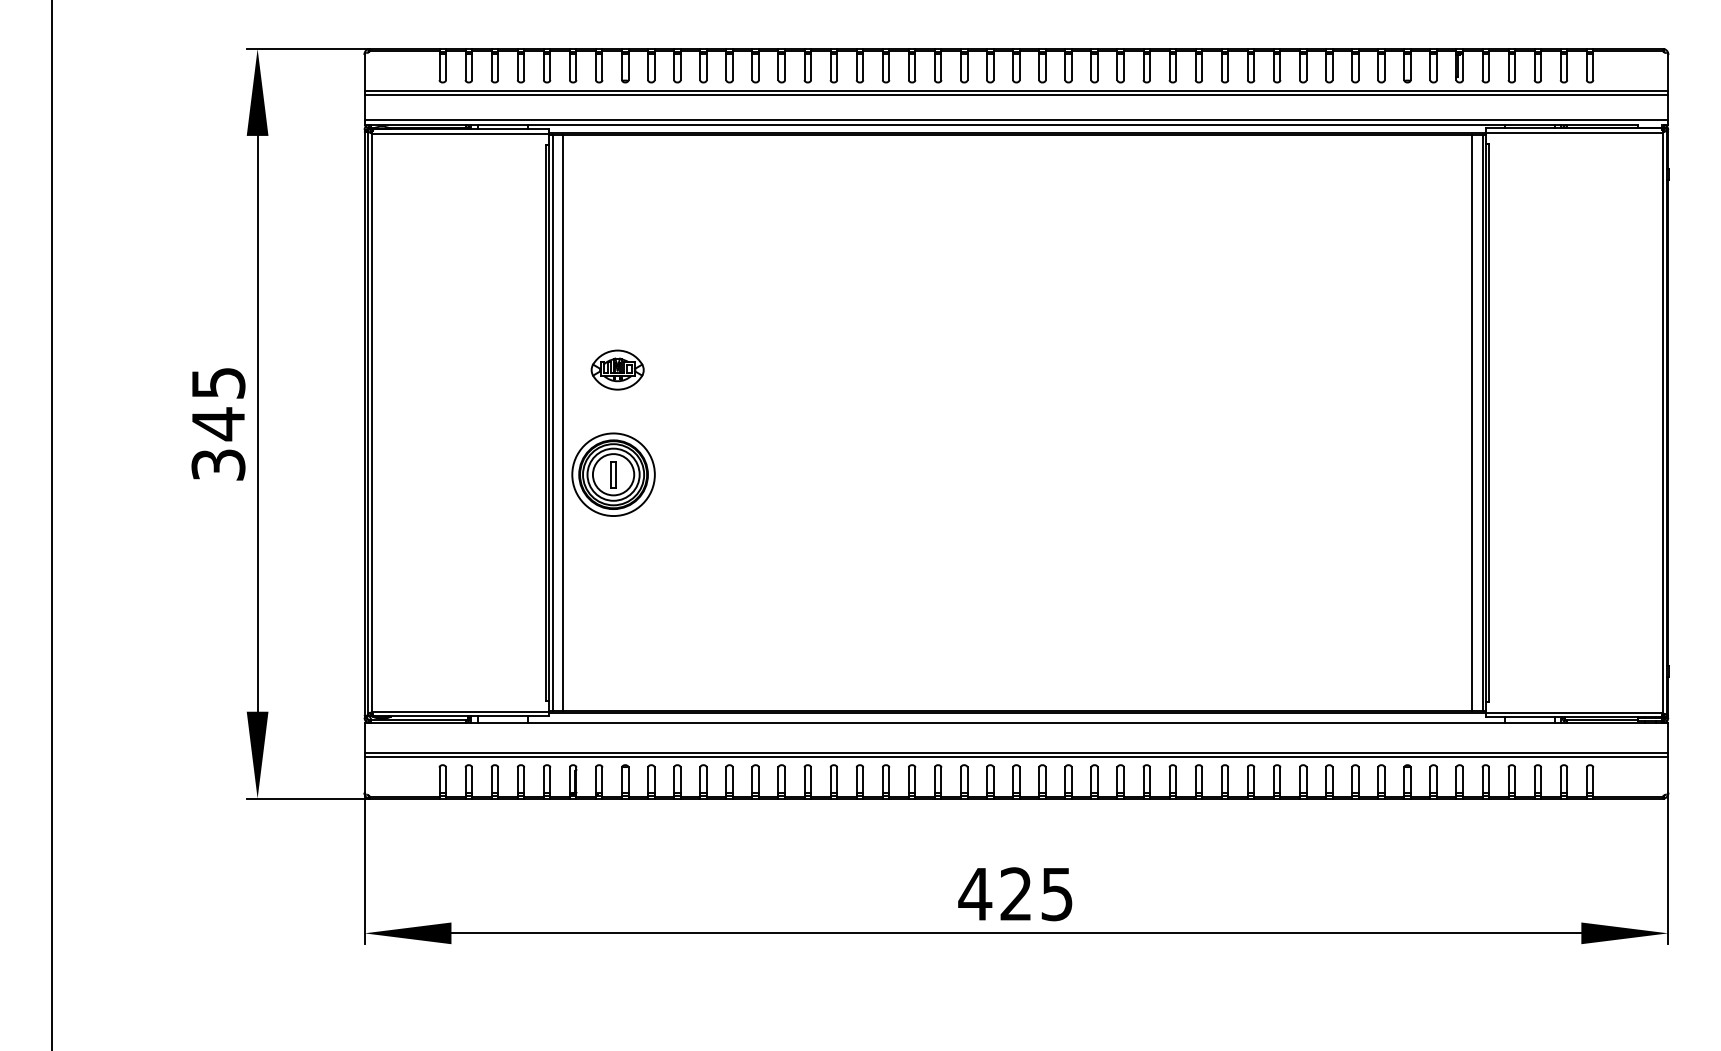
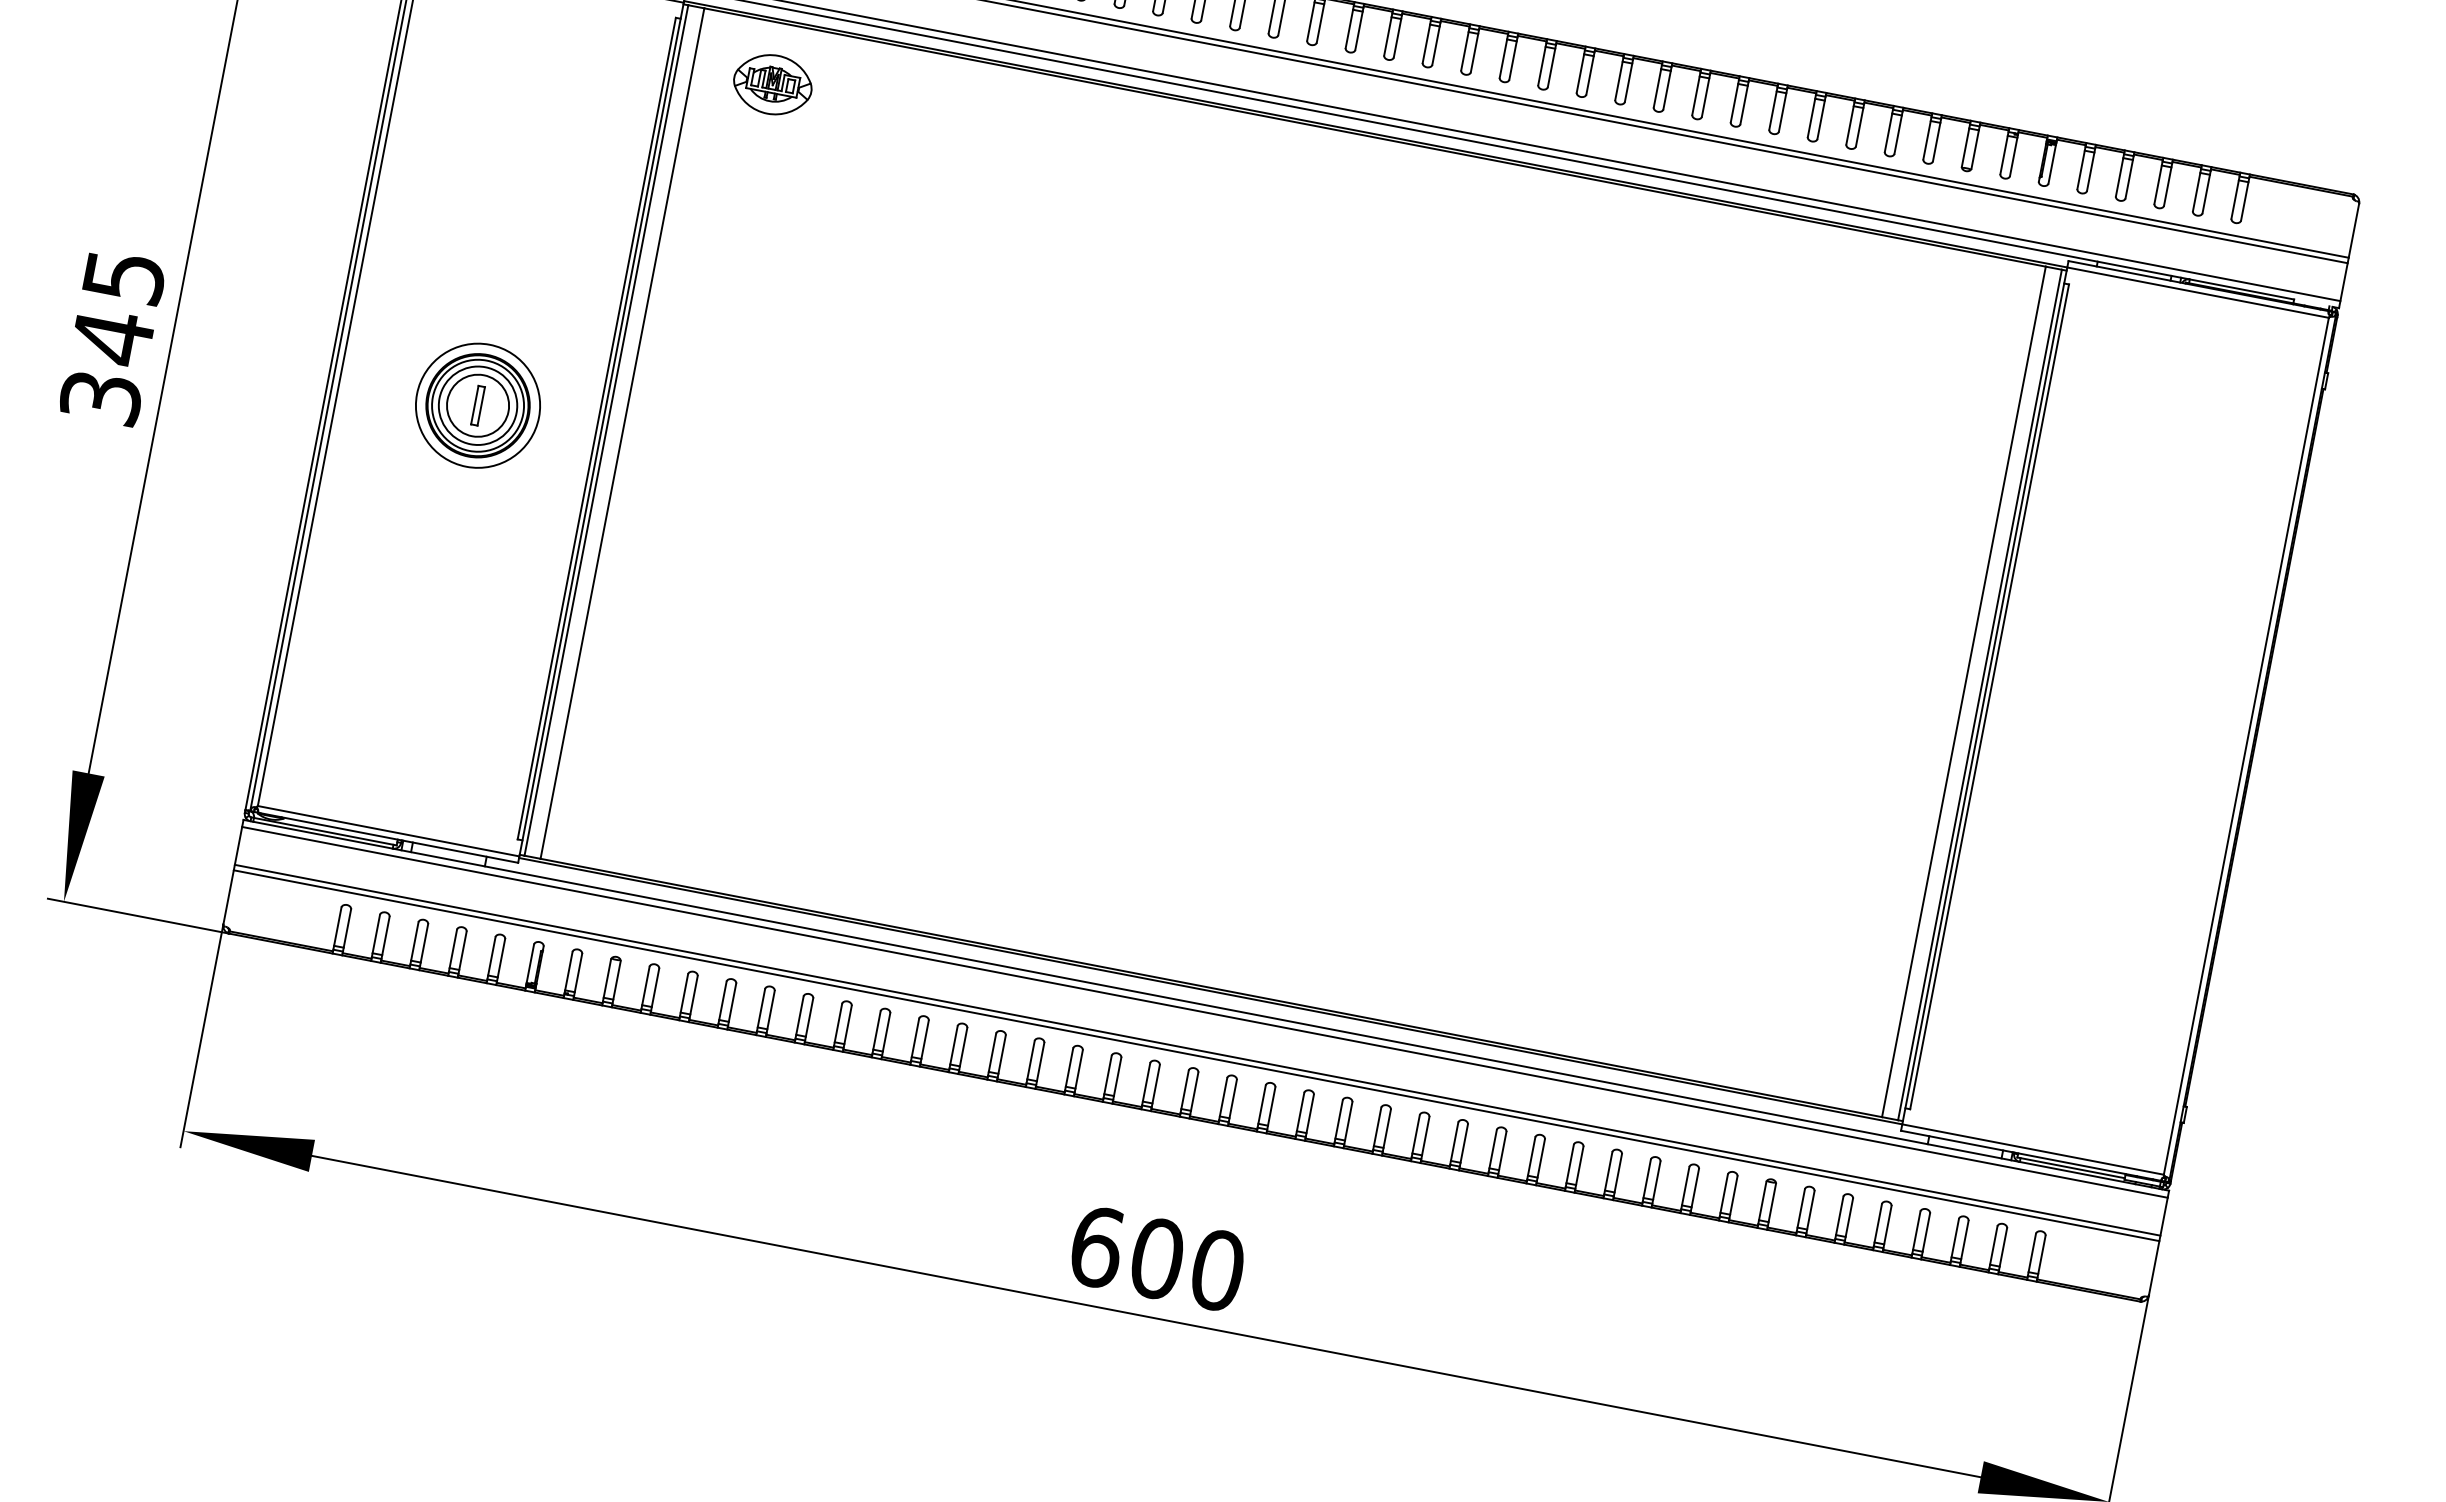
part: (617, 369) -> (772, 83), moved
part: (613, 474) -> (477, 405), moved
line: (1016, 727) -> (1205, 1012), added
text: (1015, 894) -> (1156, 1258), 425 -> 600

